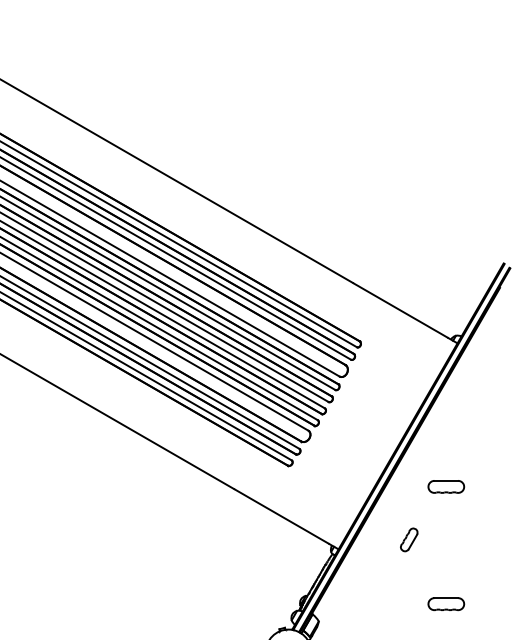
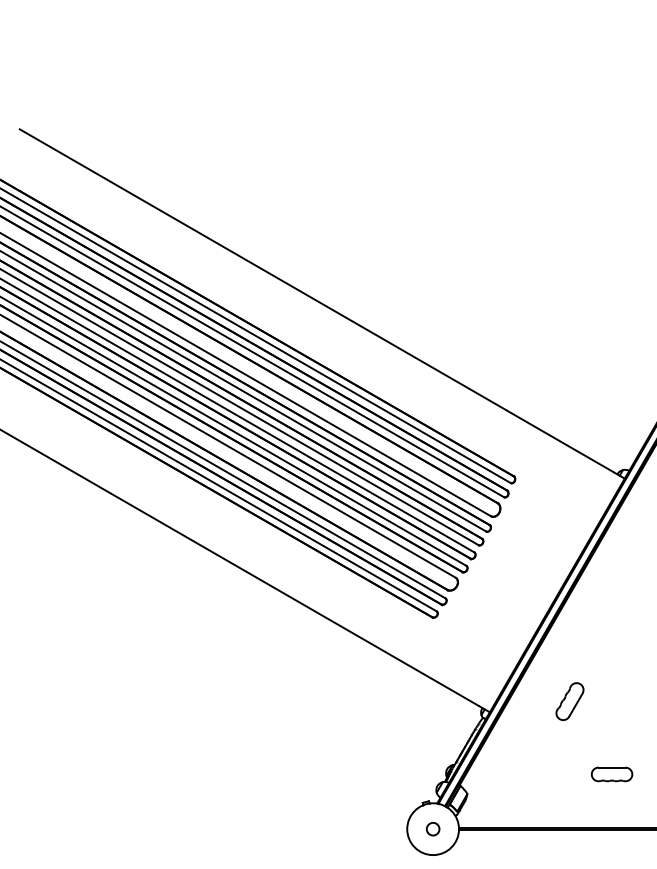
part: (445, 486) -> (611, 641), removed
part: (408, 539) -> (569, 701), size x1.43

